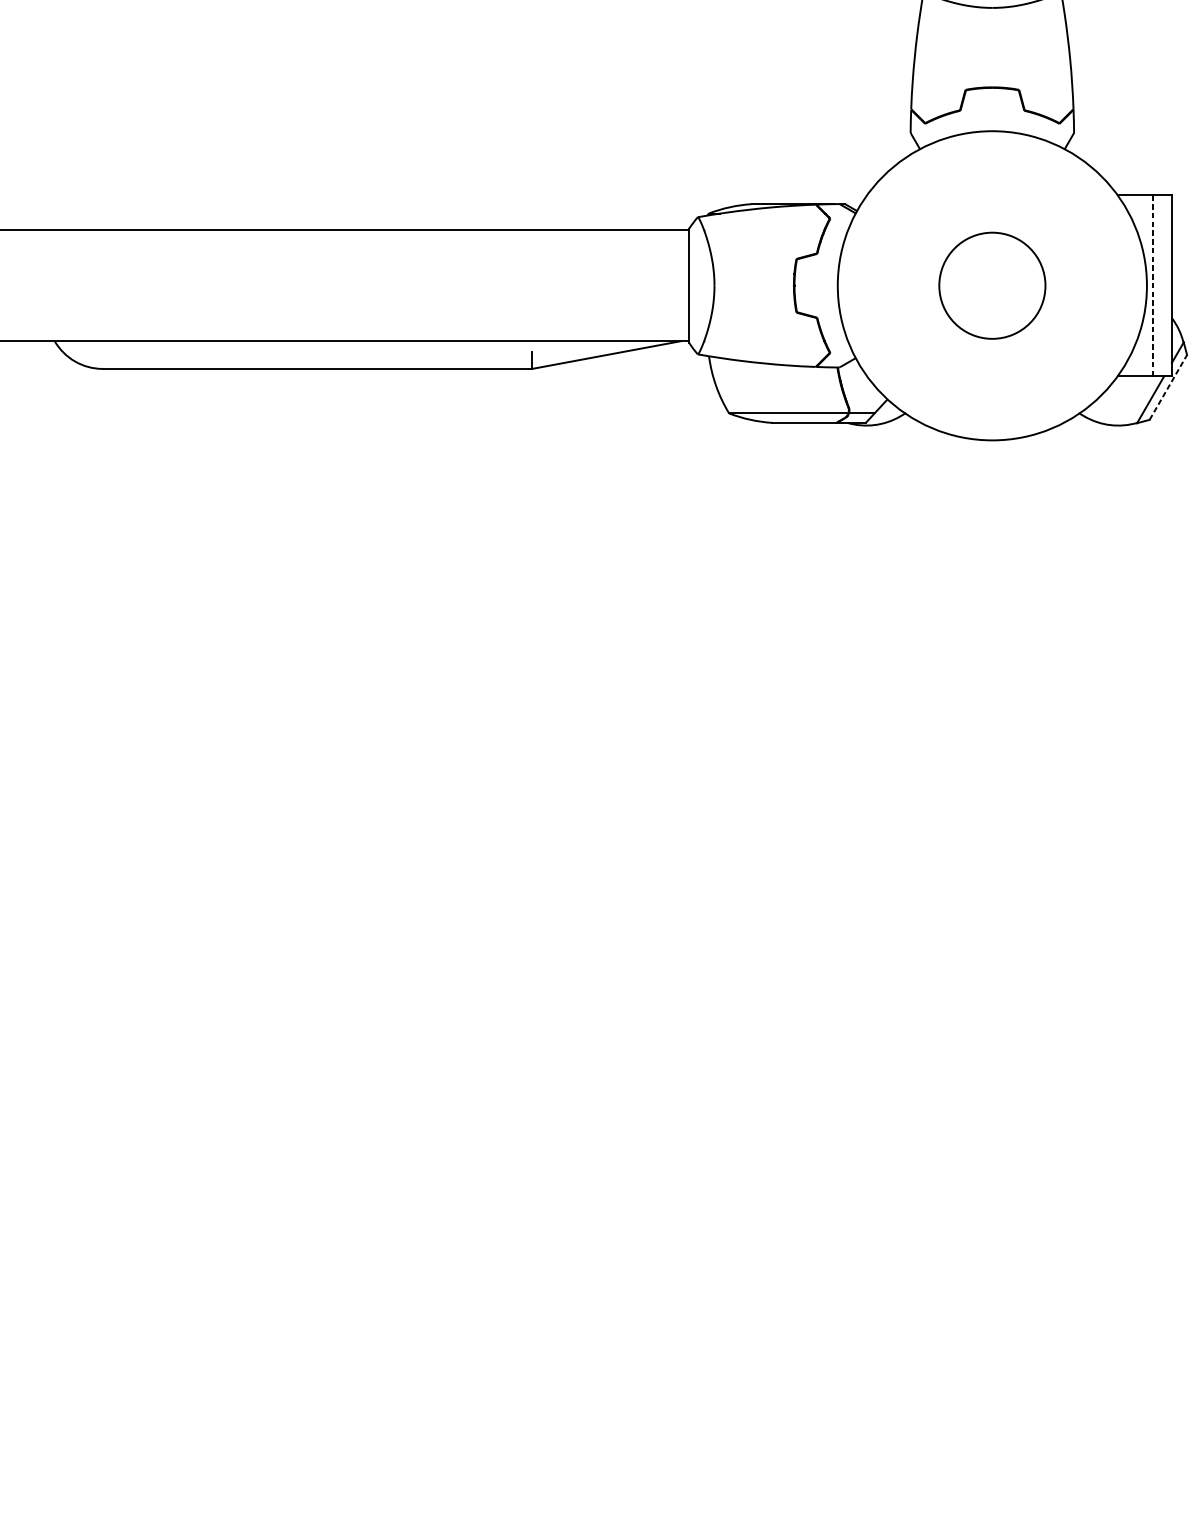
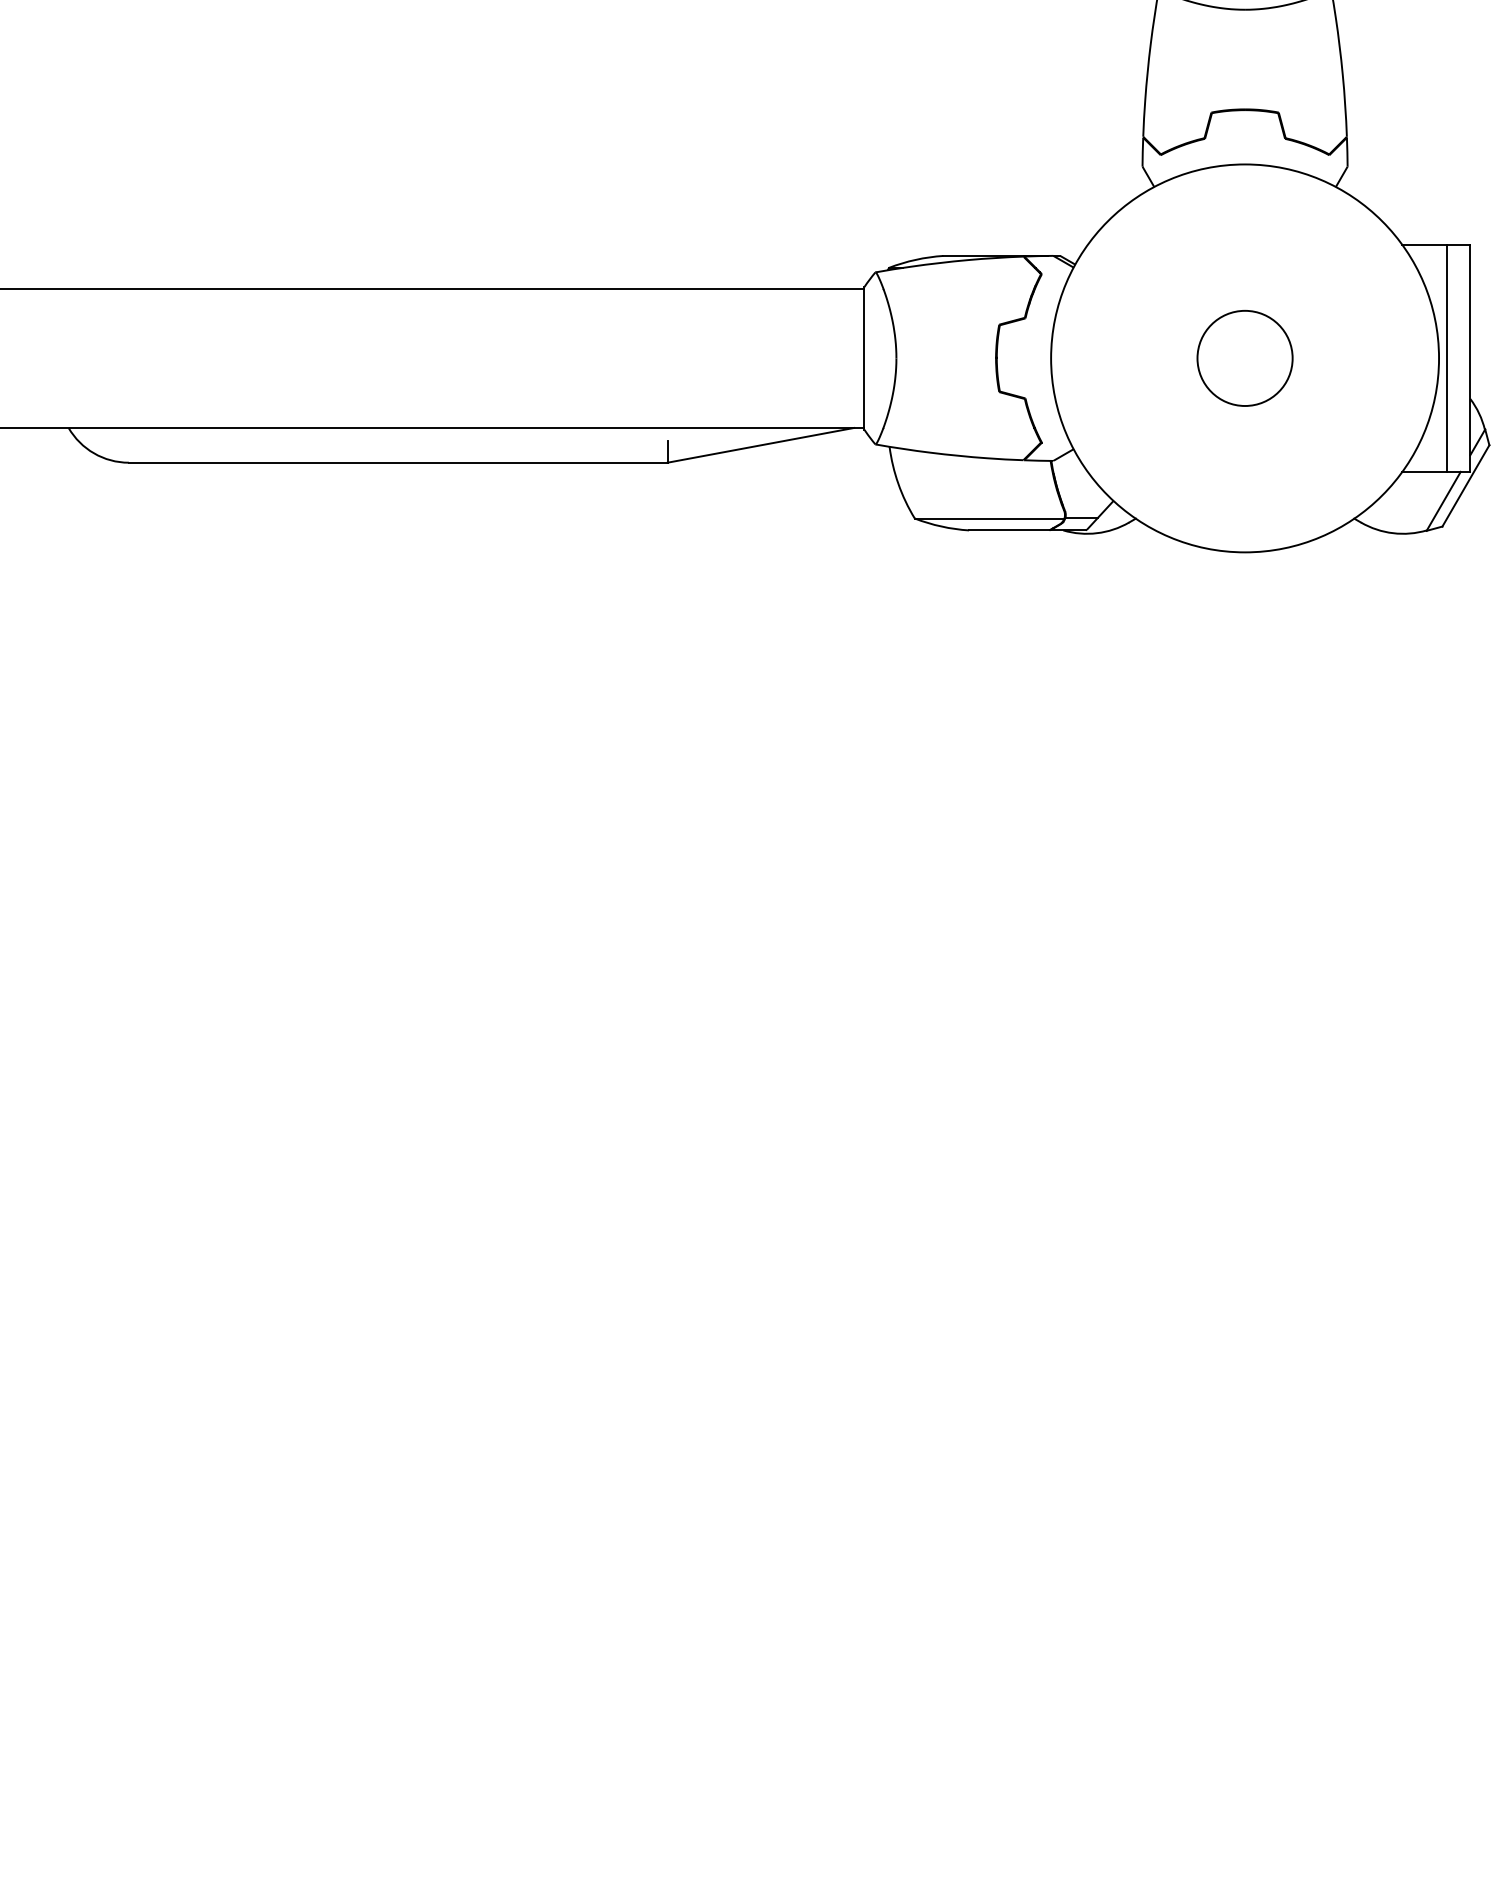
circle: (991, 285) -> (1244, 358), size x0.71
line: (1152, 285) -> (1446, 358), dashed -> solid
line: (1168, 387) -> (1465, 485), dashed -> solid

